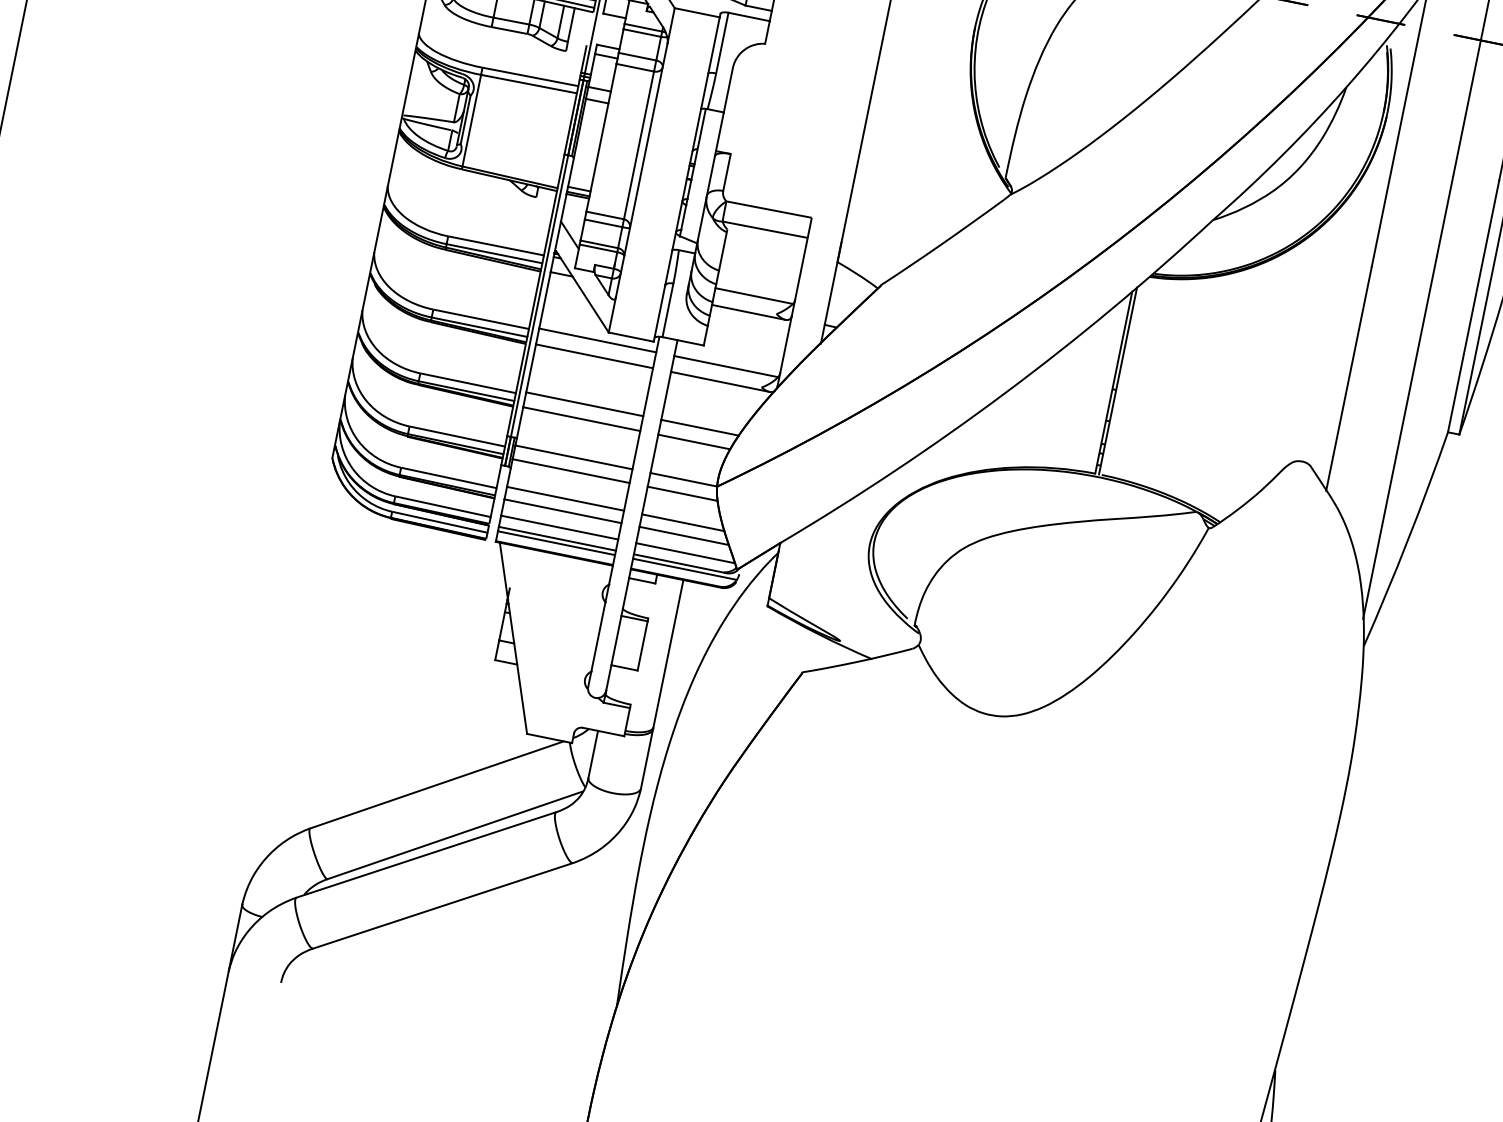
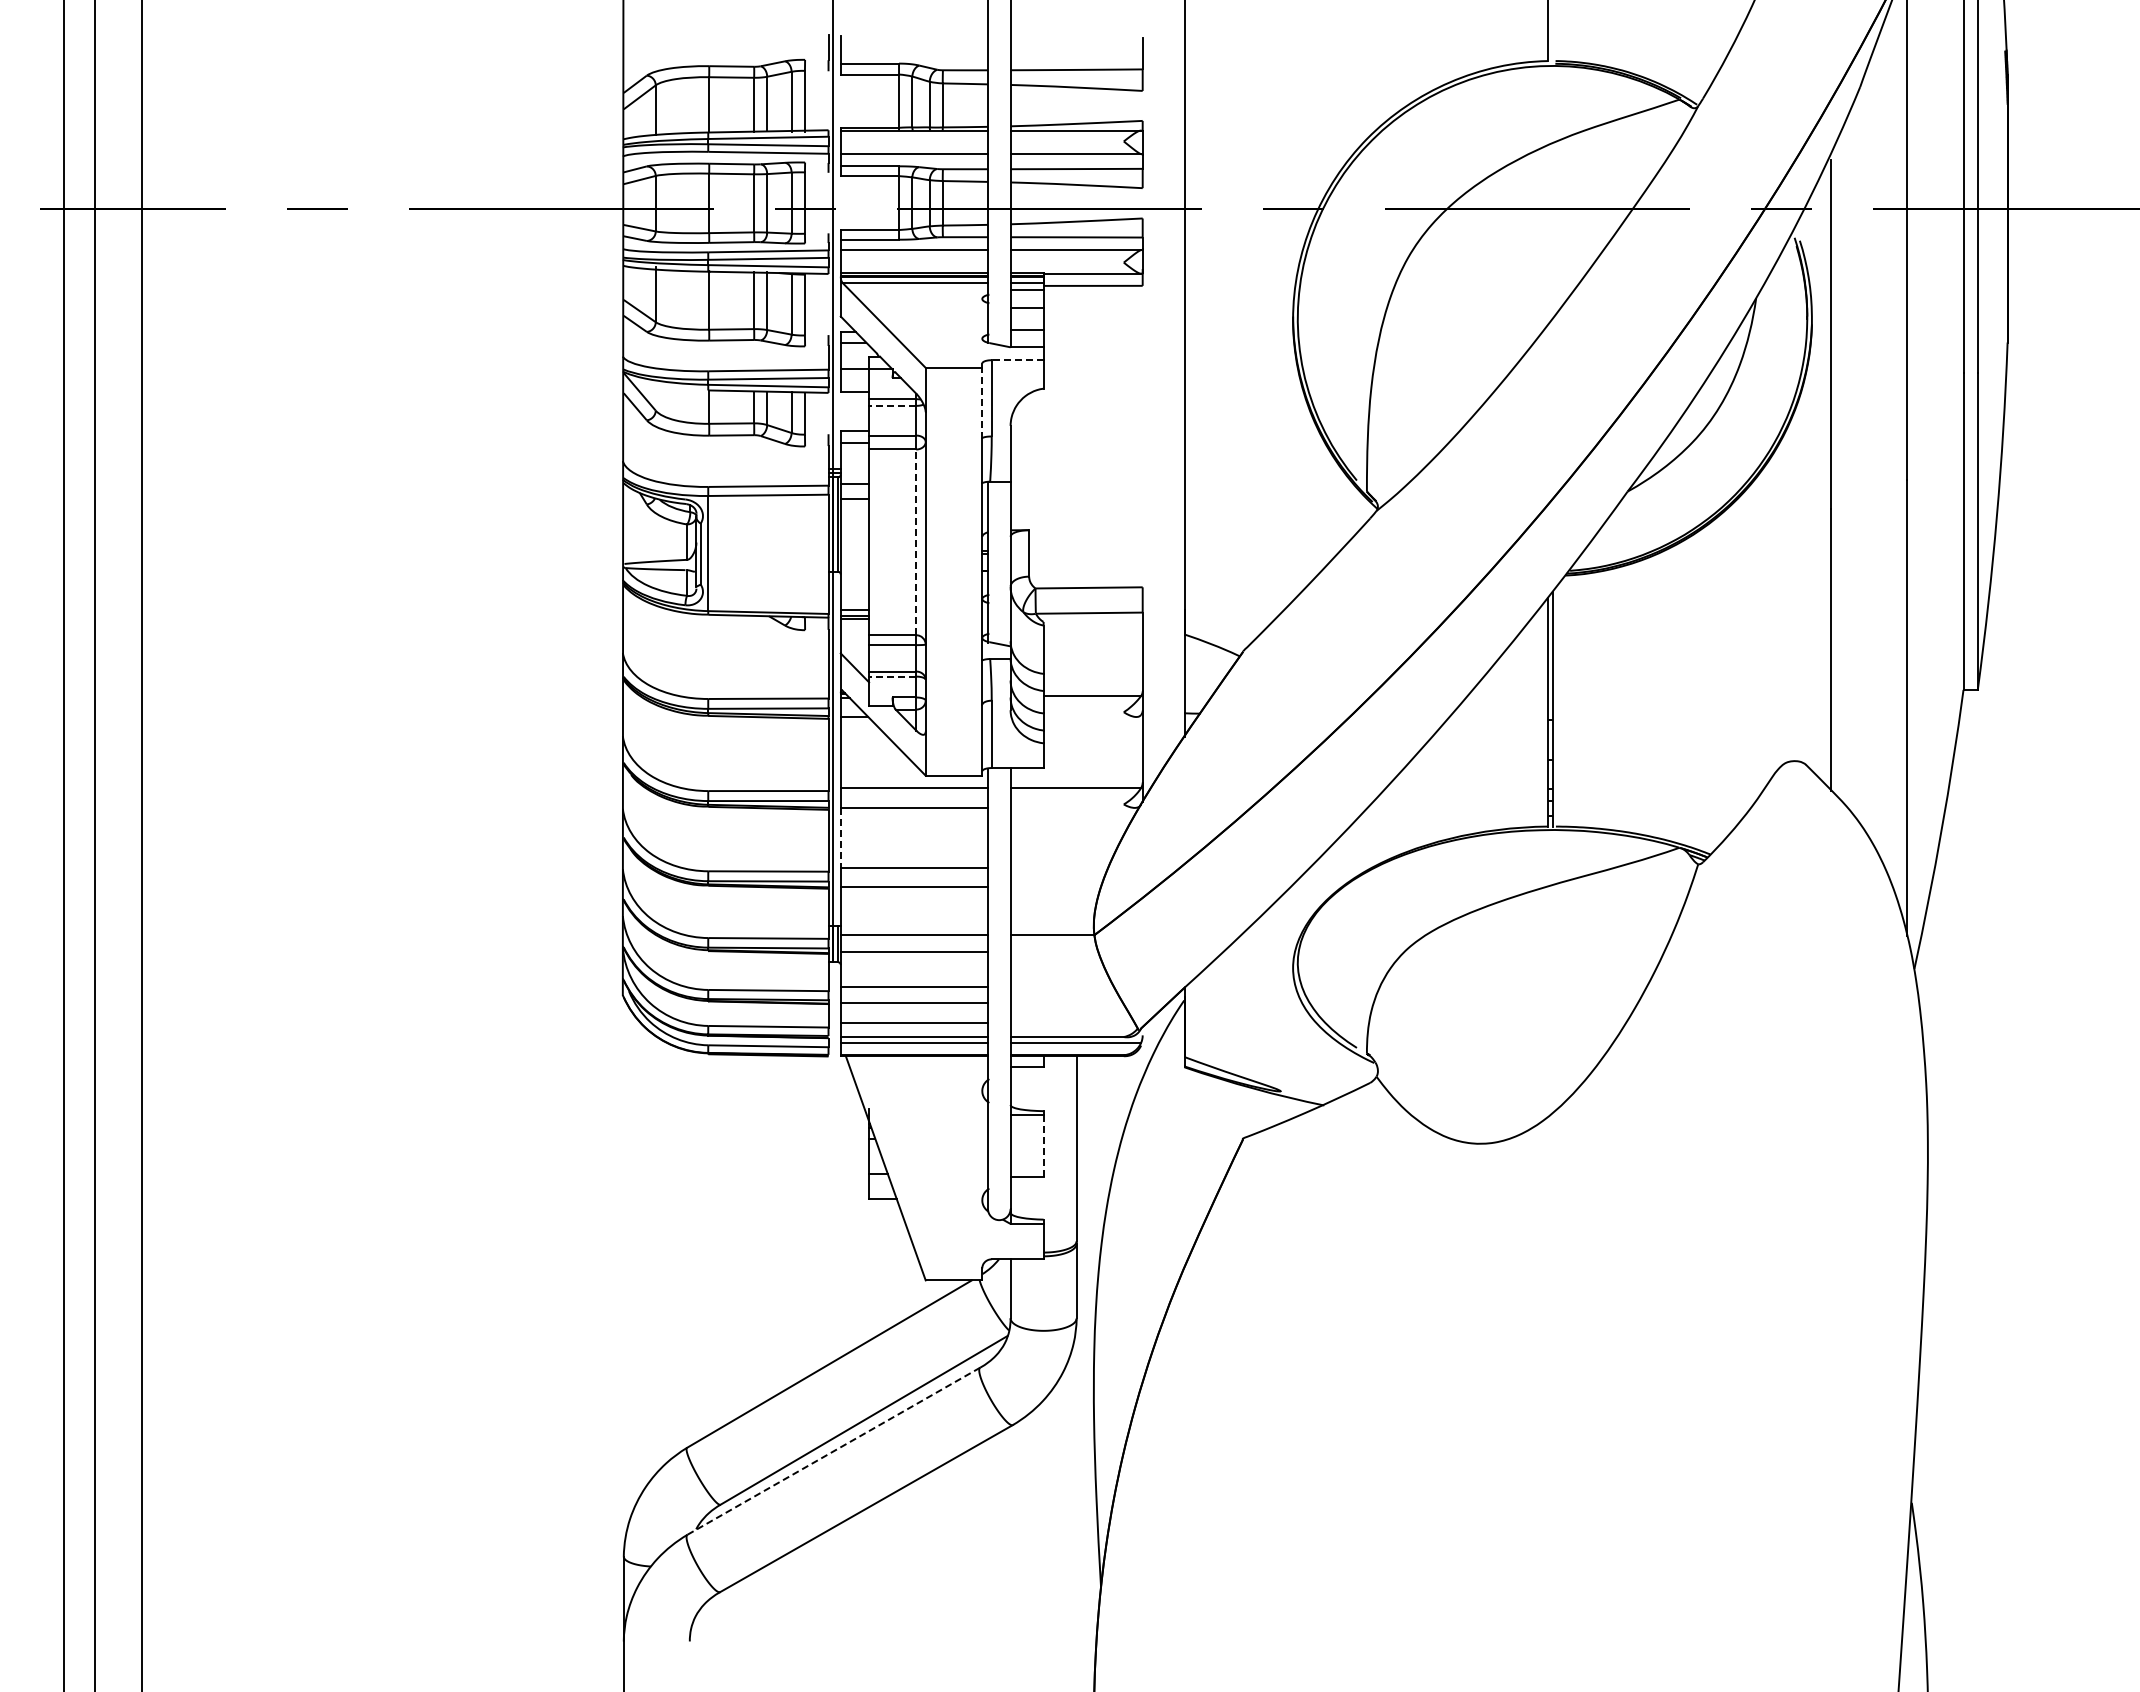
line: (748, 17) -> (1017, 360), solid -> dashed
line: (642, 32) -> (892, 405), solid -> dashed
line: (714, 44) -> (982, 402), solid -> dashed
line: (639, 145) -> (916, 542), solid -> dashed
line: (598, 248) -> (892, 676), solid -> dashed
line: (748, 312) -> (1089, 717), removed
line: (530, 368) -> (840, 838), solid -> dashed
line: (720, 381) -> (1072, 807), removed
line: (700, 427) -> (1059, 868), removed
line: (694, 441) -> (1055, 886), removed
line: (682, 493) -> (1054, 952), removed
line: (683, 523) -> (1062, 987), removed
line: (684, 535) -> (1066, 1002), removed
line: (685, 553) -> (1072, 1023), removed
line: (642, 645) -> (1043, 1145), solid -> dashed
line: (426, 855) -> (833, 1451), solid -> dashed

